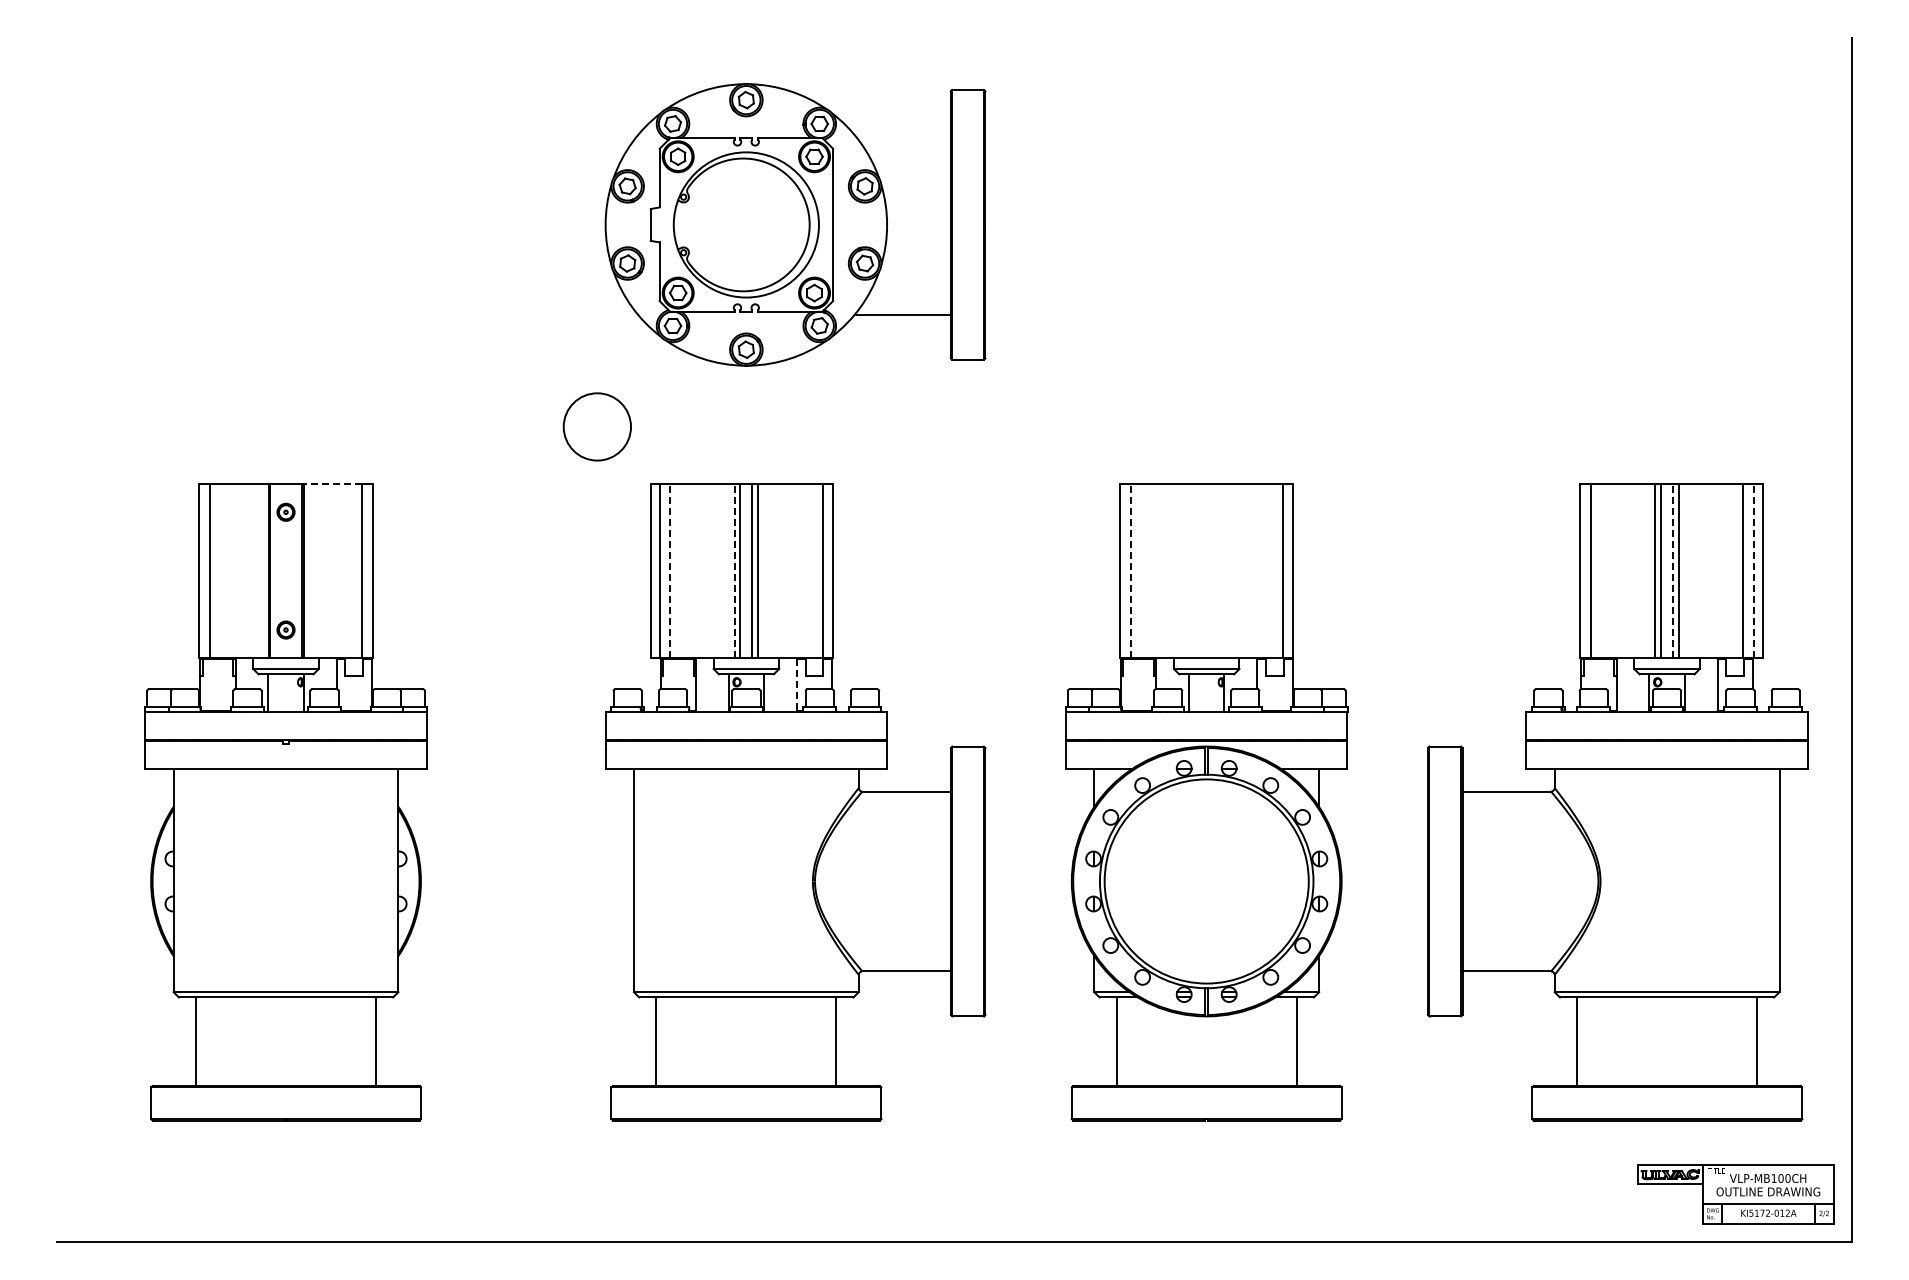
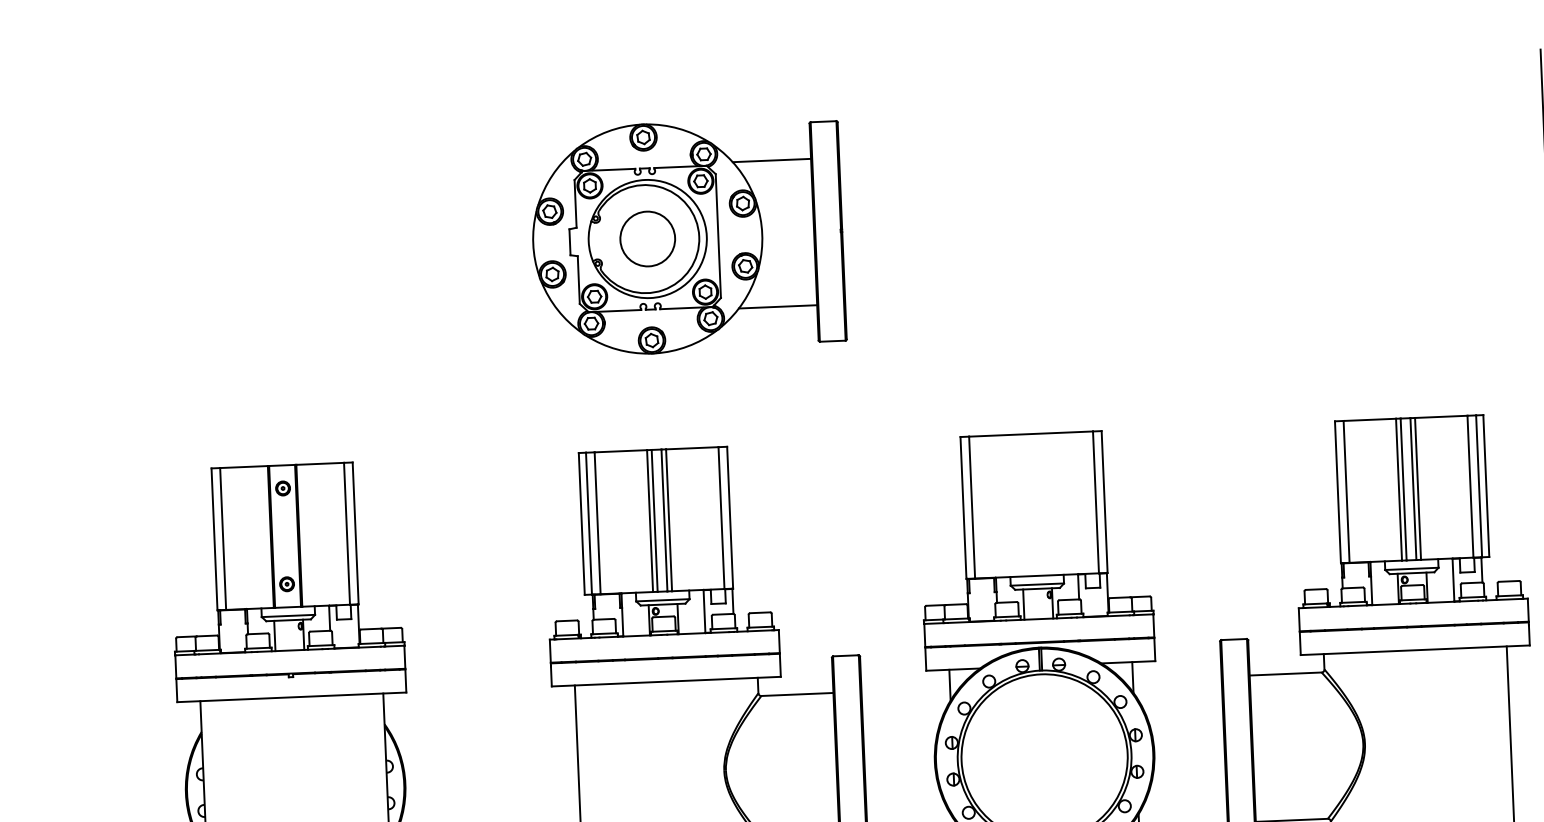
line: (902, 135) -> (771, 160), added
circle: (596, 426) -> (647, 238), moved
line: (332, 484) -> (319, 464), dashed -> solid
line: (670, 570) -> (597, 522), dashed -> solid
line: (734, 570) -> (649, 520), dashed -> solid
line: (1130, 570) -> (972, 507), dashed -> solid
line: (1673, 570) -> (1413, 488), dashed -> solid
line: (1753, 570) -> (1478, 485), dashed -> solid
line: (796, 685) -> (704, 611), dashed -> solid

